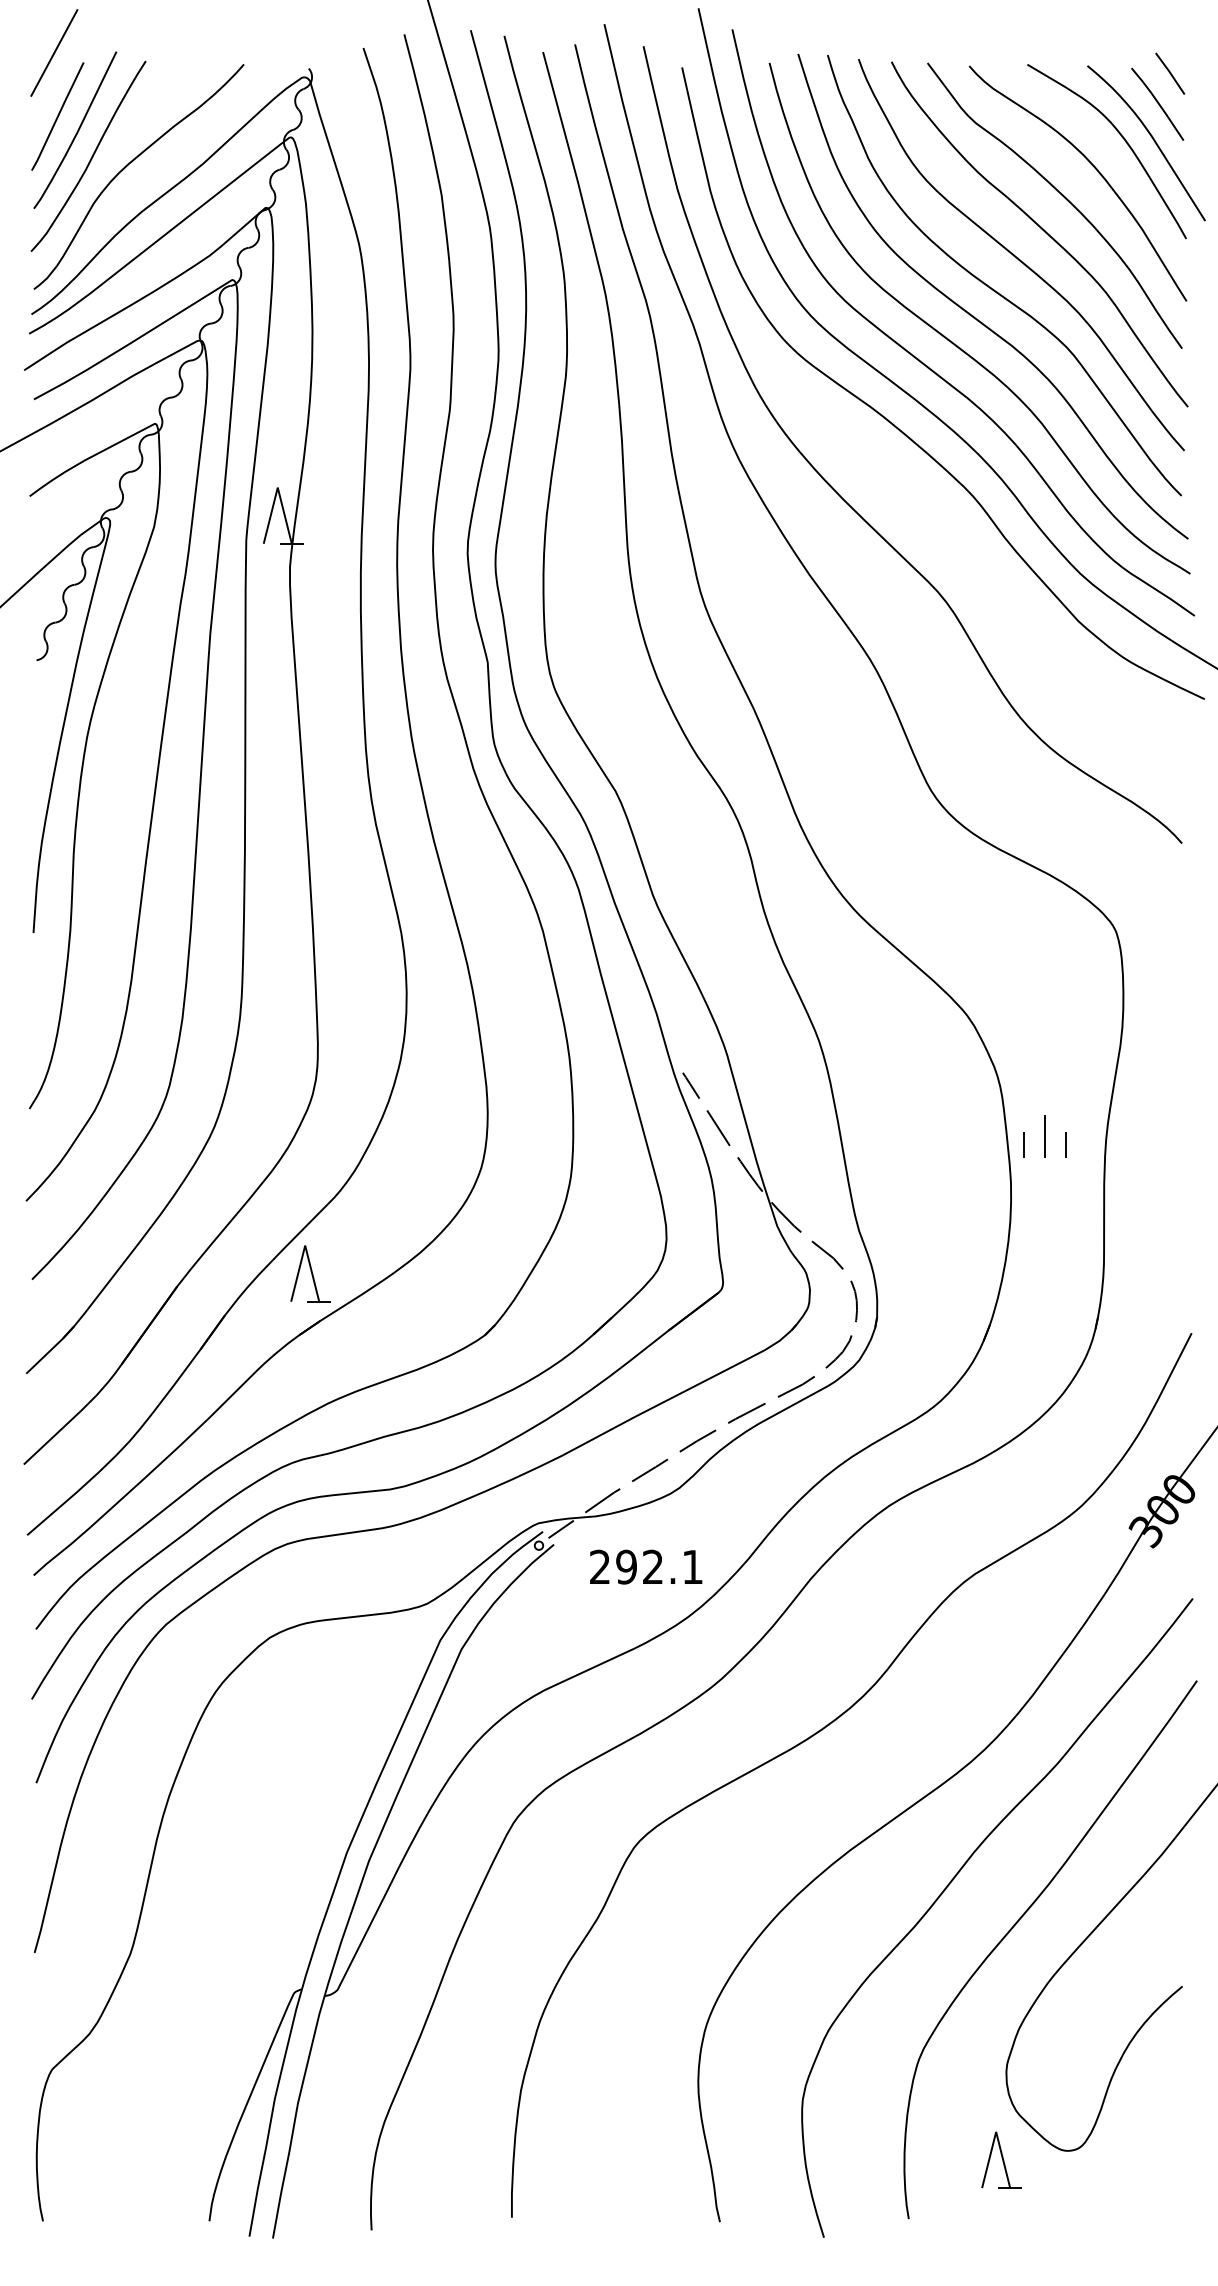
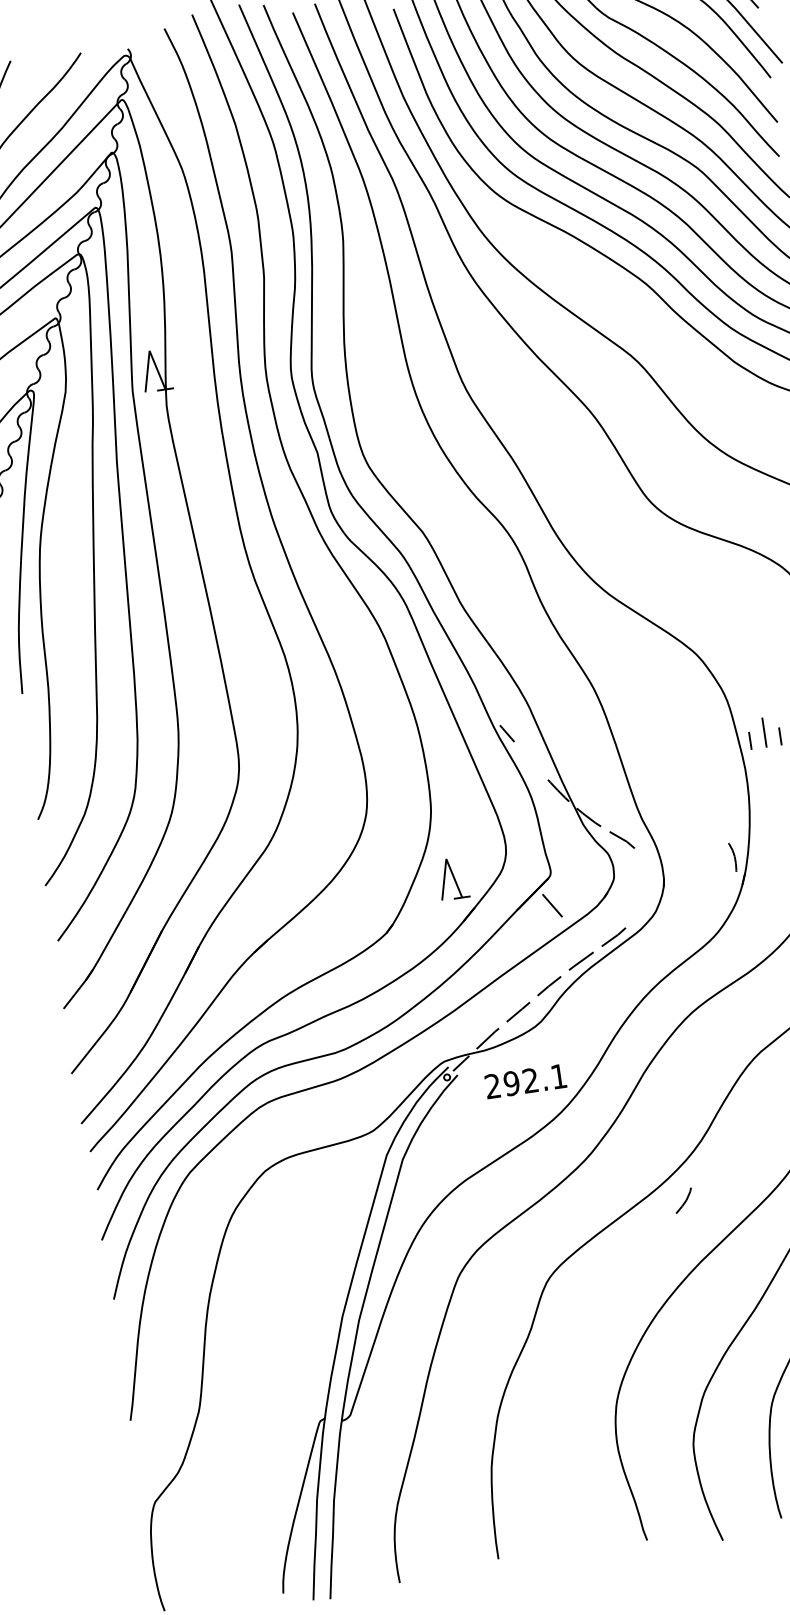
line: (718, 1128) -> (552, 905), moved
part: (310, 1273) -> (453, 878), moved
part: (853, 1301) -> (732, 857), moved
part: (838, 1351) -> (683, 1200), moved

